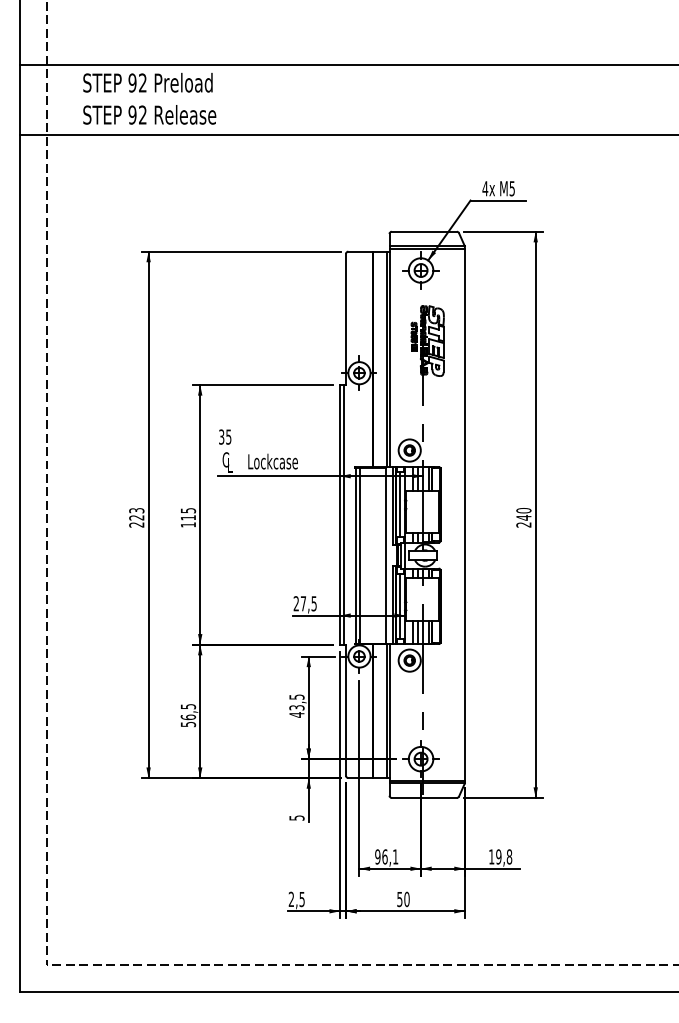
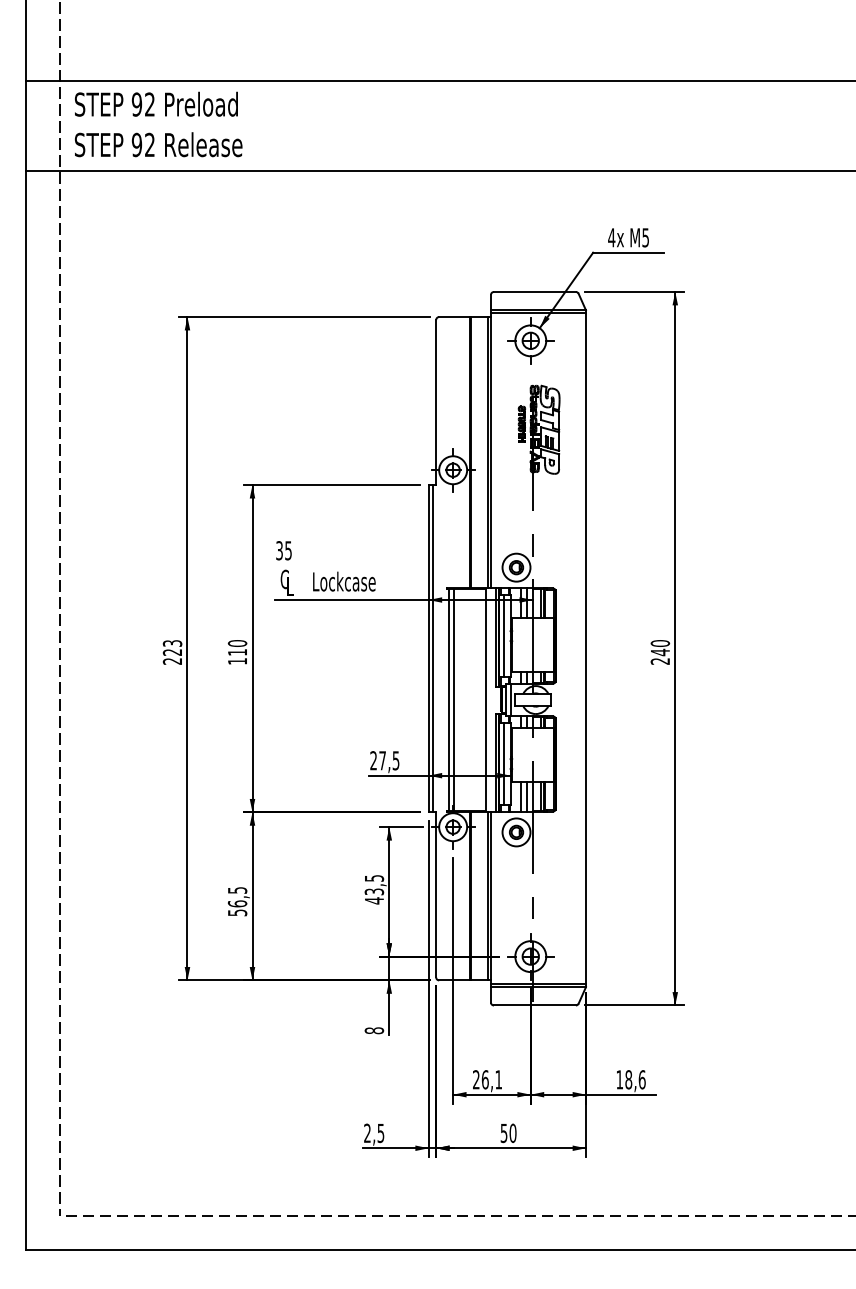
text: (149, 98) -> (158, 124), moved
text: (188, 510) -> (237, 643), 115 -> 110
text: (296, 817) -> (373, 1030), 5 -> 8
text: (377, 856) -> (475, 1079), 96,1 -> 26,1
text: (504, 856) -> (635, 1079), 19,8 -> 18,6

